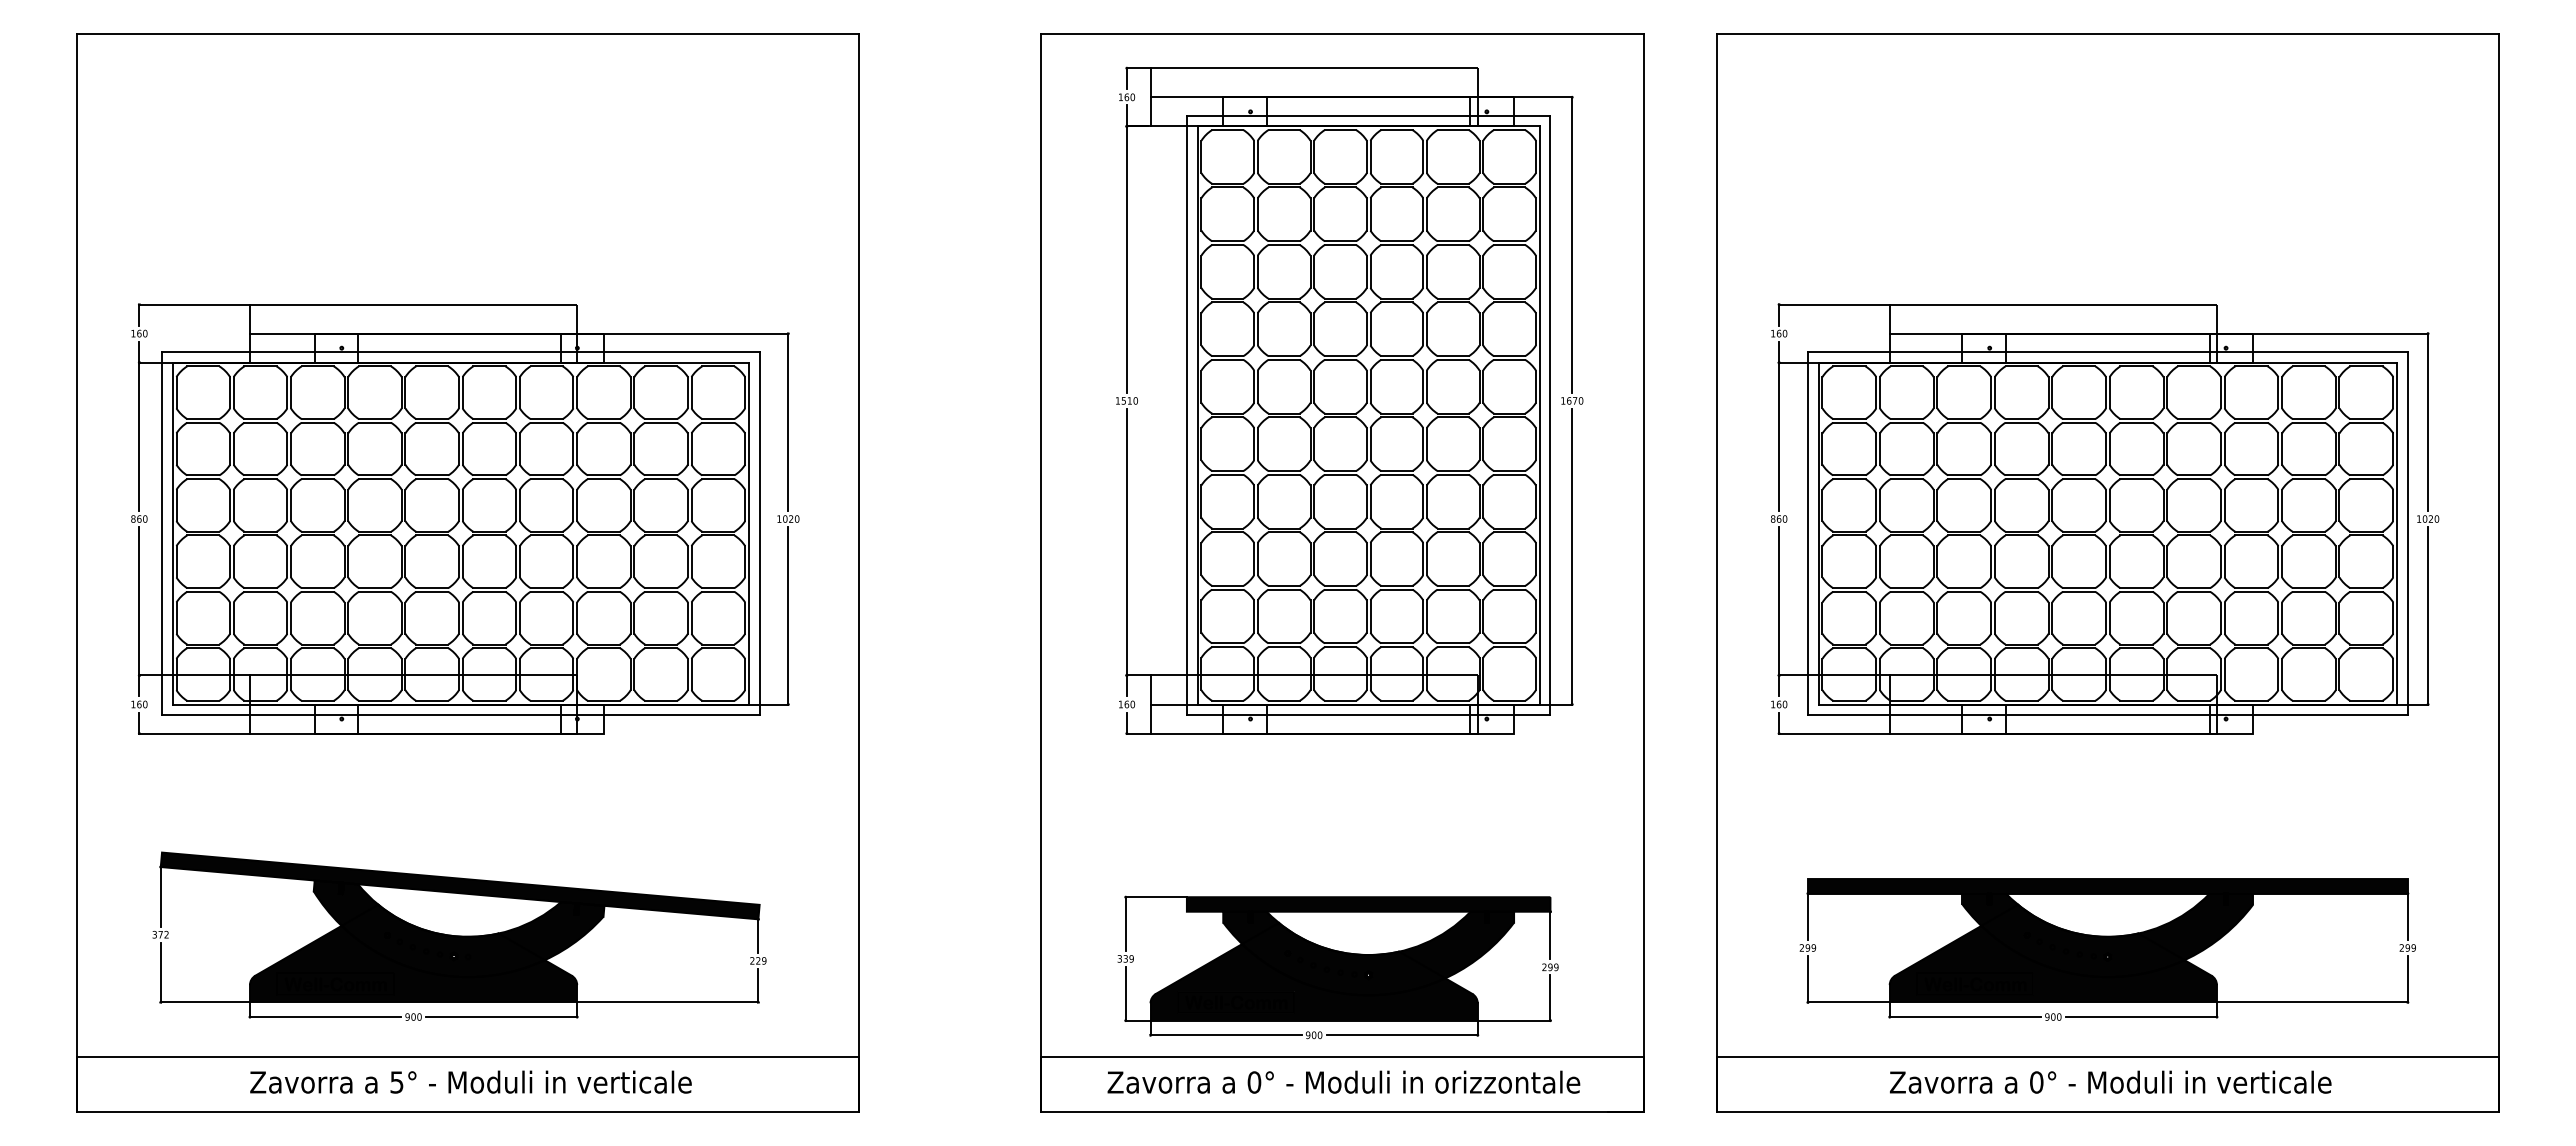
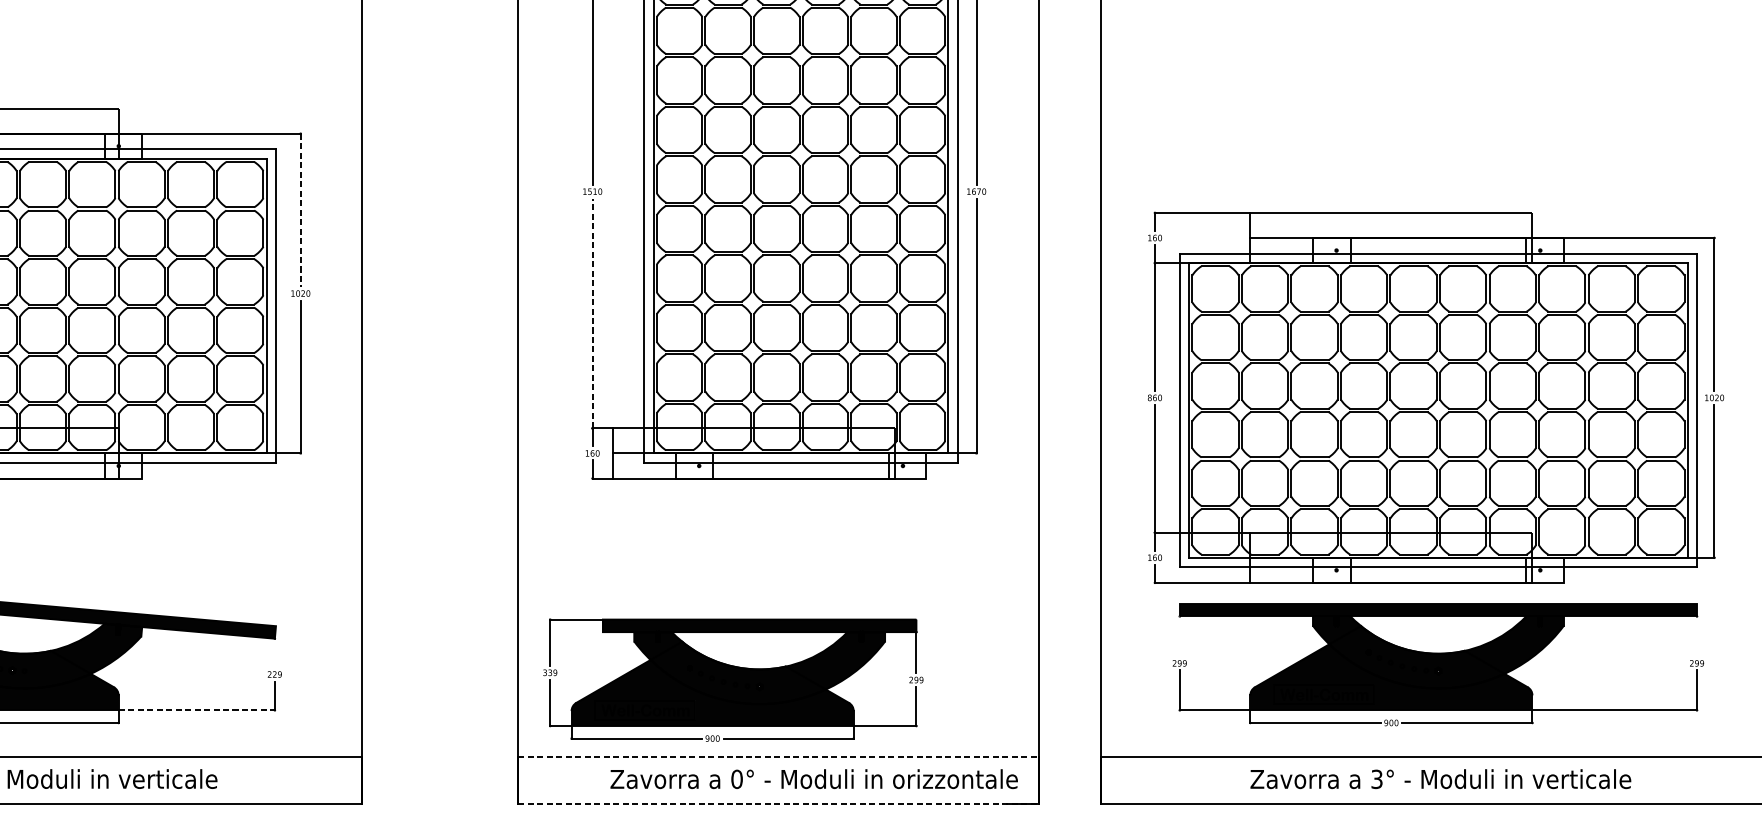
line: (788, 422) -> (300, 210), solid -> dashed
part: (2105, 518) -> (1436, 397), moved
line: (1126, 541) -> (592, 312), solid -> dashed
line: (1807, 916) -> (1179, 636), removed
line: (2407, 916) -> (1696, 636), removed
line: (758, 935) -> (274, 652), removed
part: (1337, 967) -> (732, 680), moved
line: (667, 1002) -> (196, 710), solid -> dashed
line: (1342, 1057) -> (778, 757), solid -> dashed
text: (1343, 1081) -> (813, 778), moved
text: (2036, 1082) -> (1376, 779), 0° -> 3°
line: (1342, 1111) -> (778, 804), solid -> dashed

